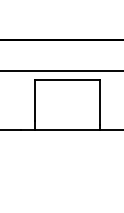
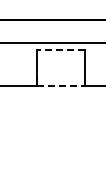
line: (67, 79) -> (61, 49), solid -> dashed
line: (67, 130) -> (61, 86), solid -> dashed

